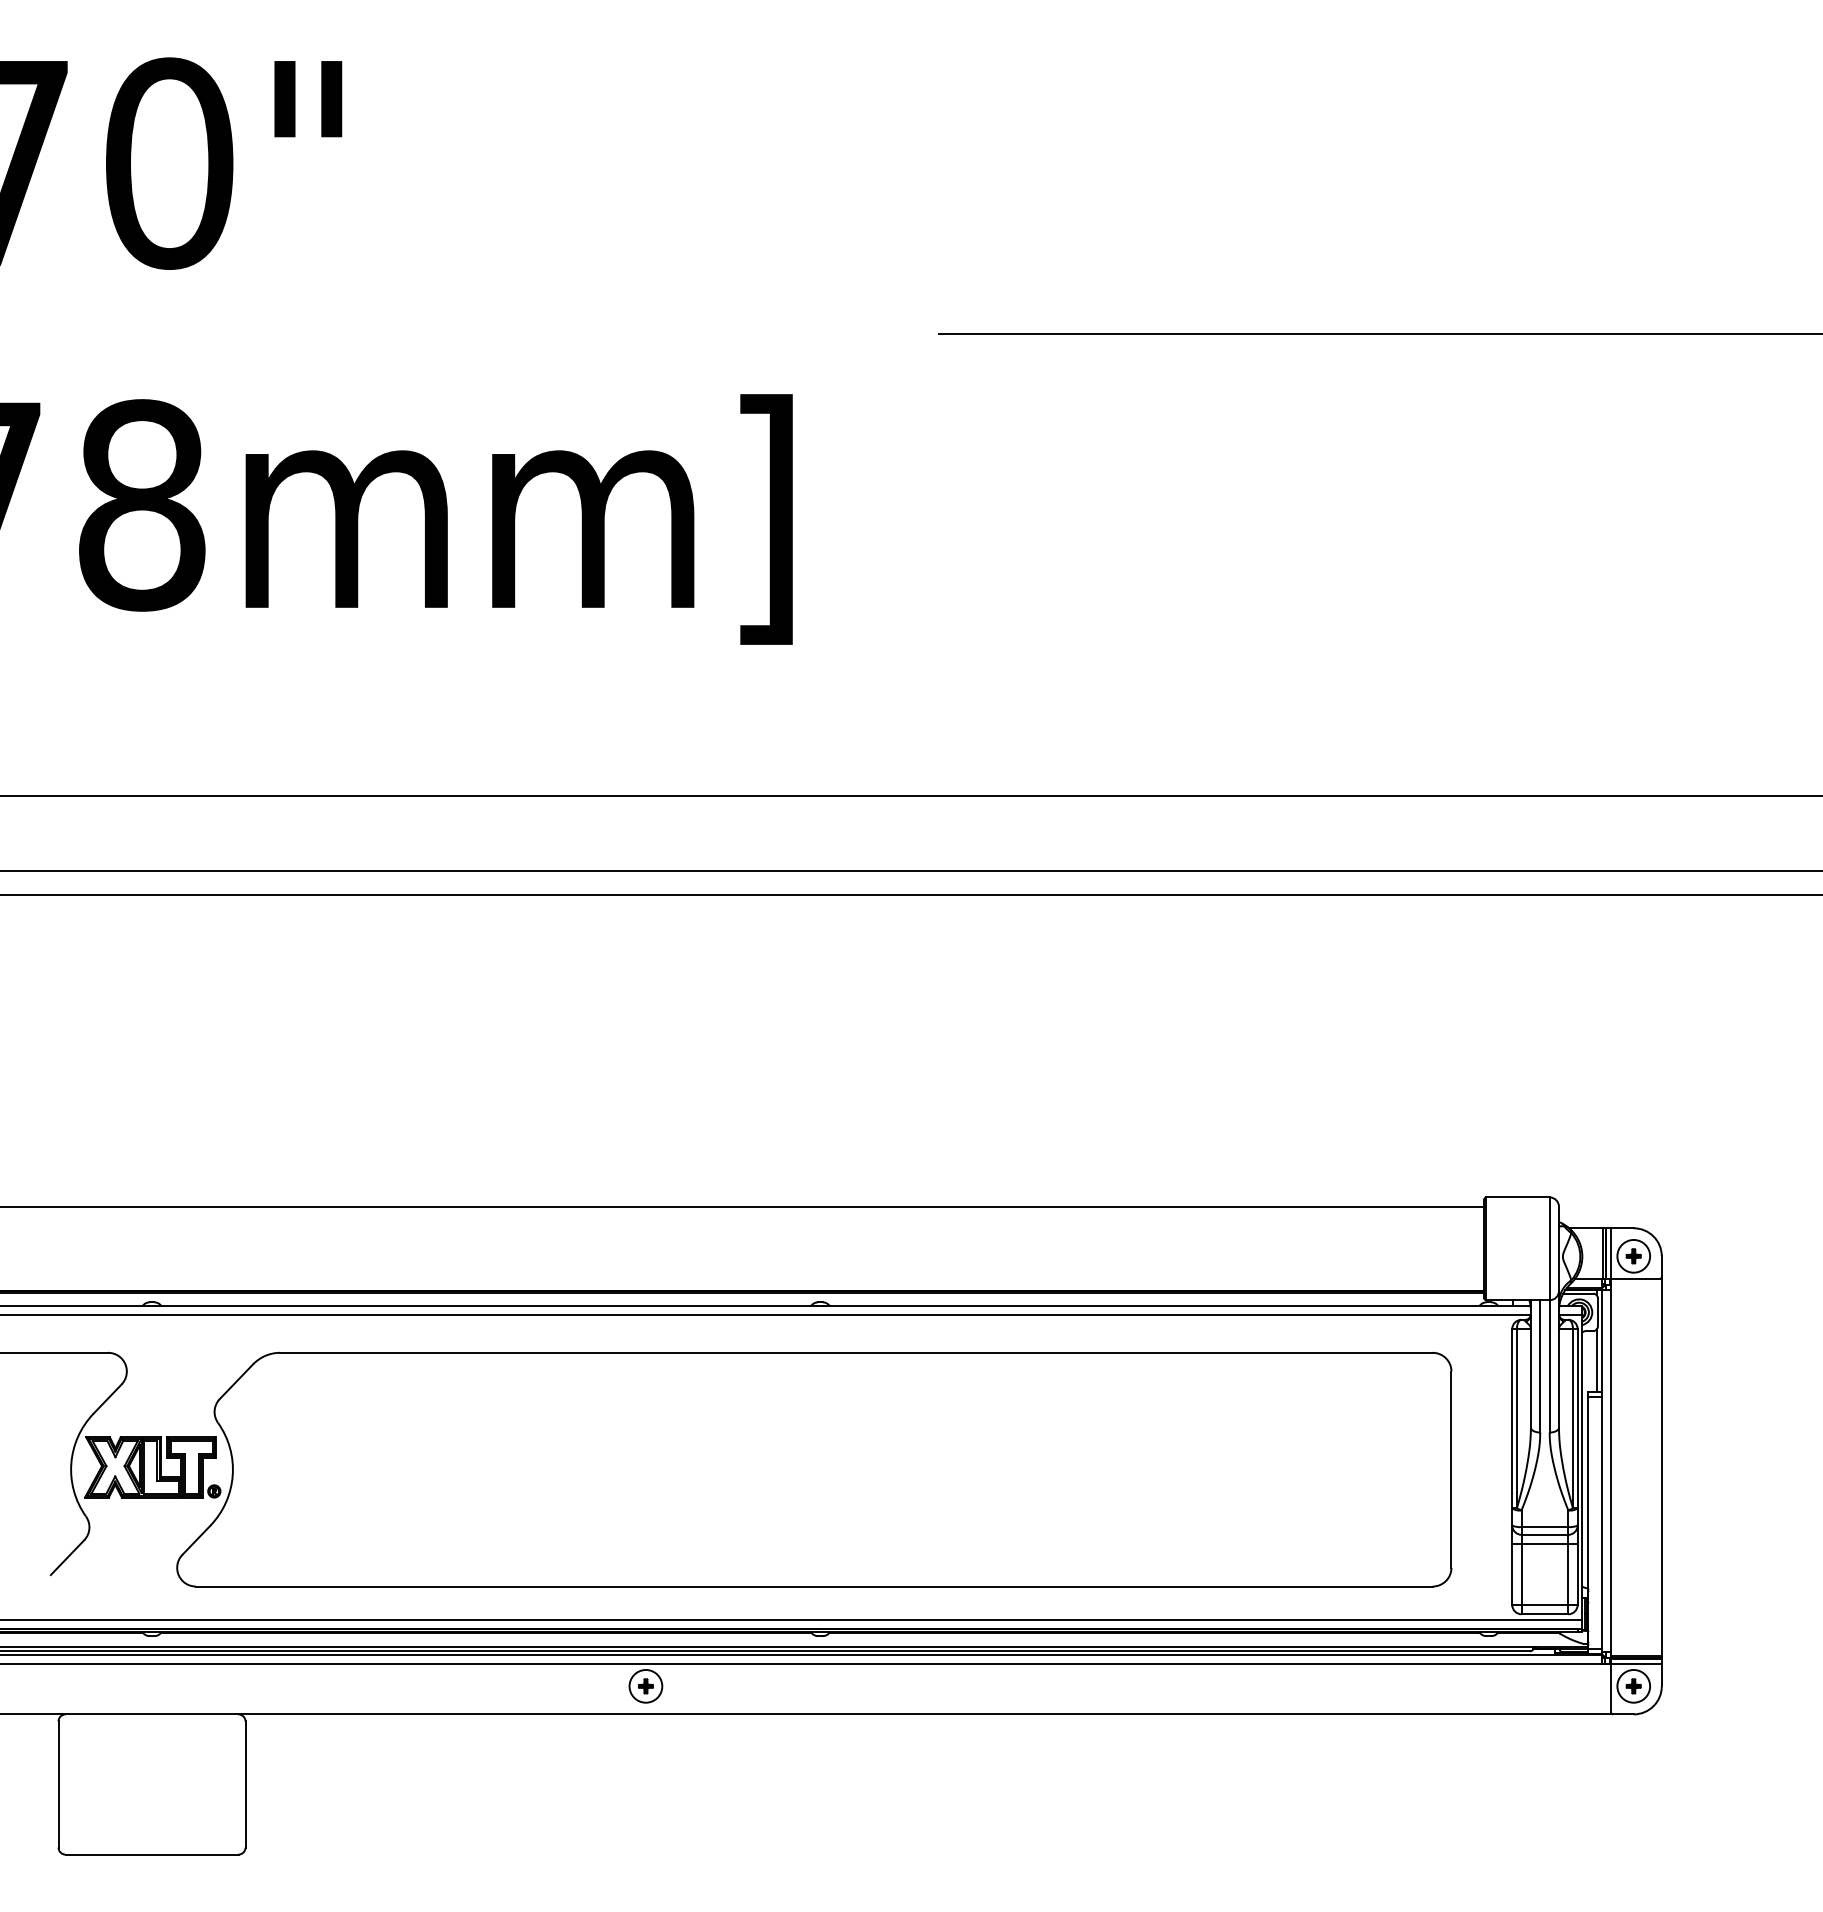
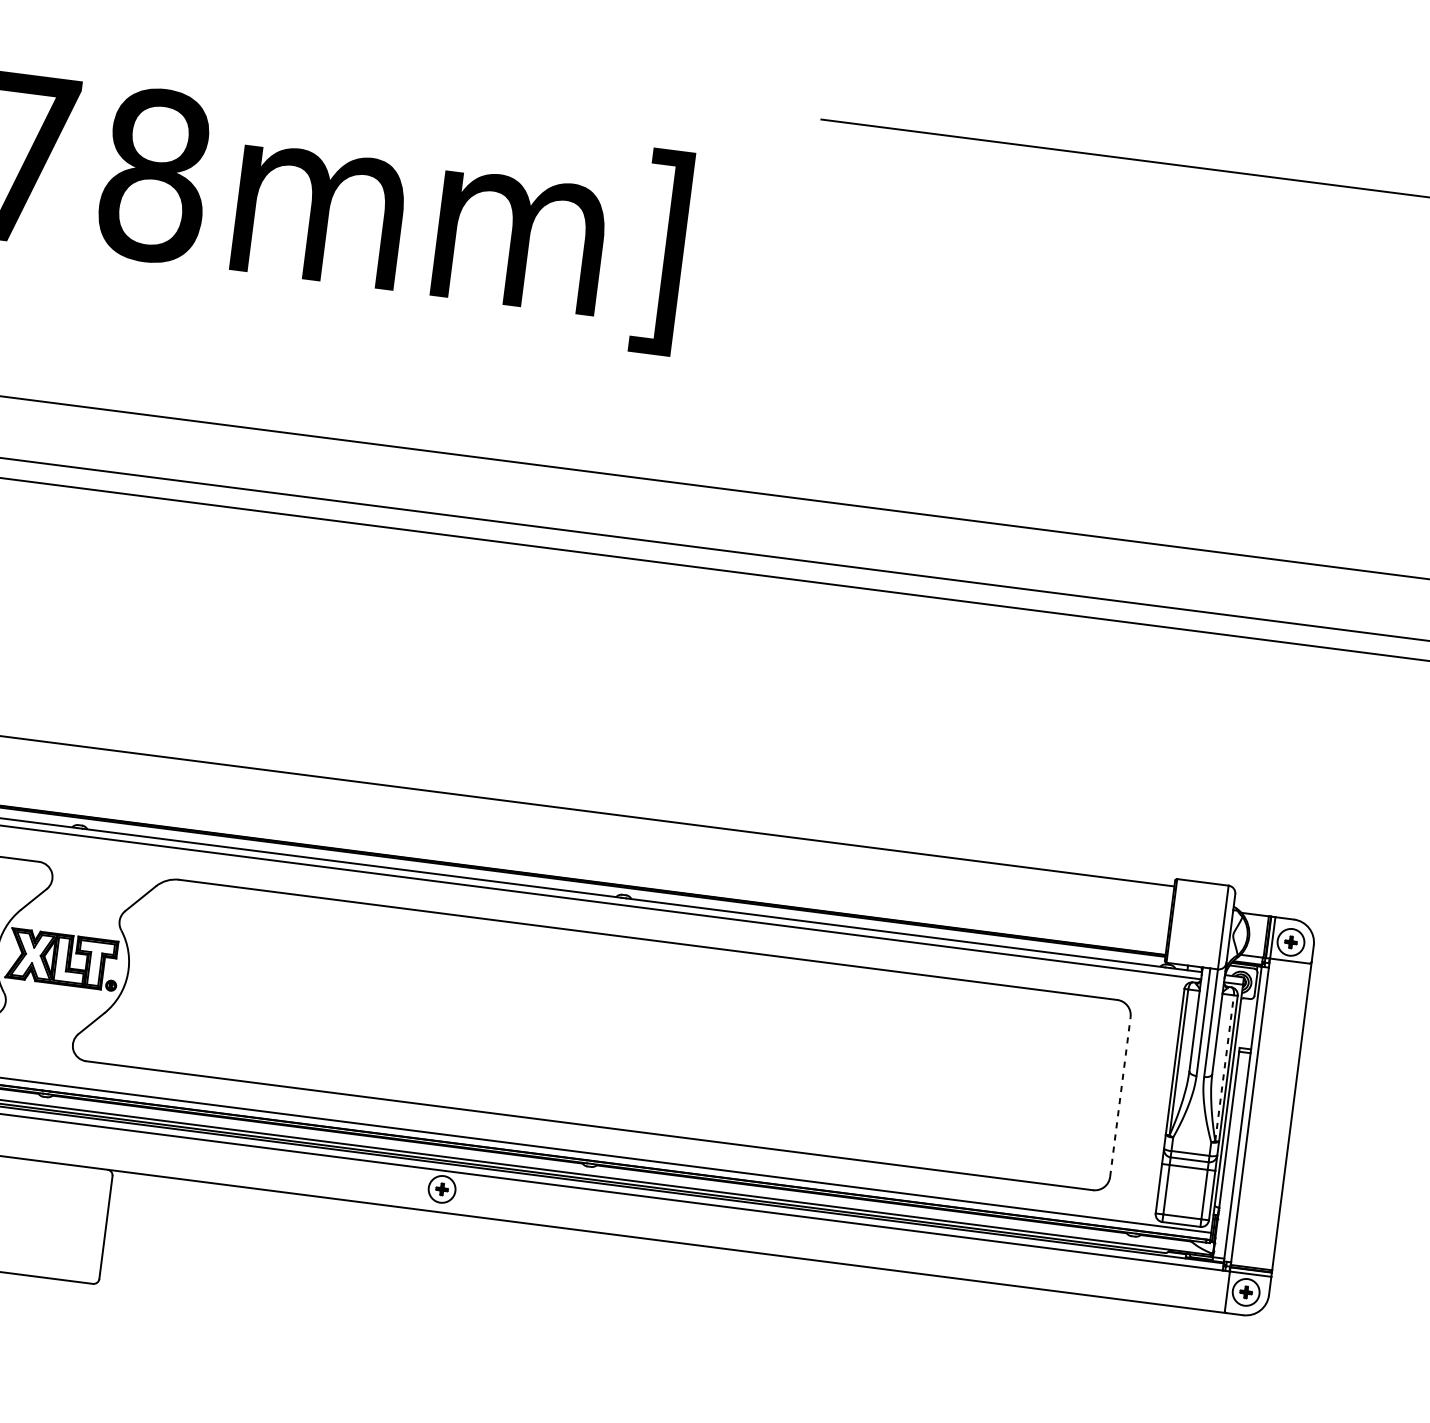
line: (1596, 1360) -> (1249, 1023), removed
line: (1573, 1418) -> (1225, 1068), solid -> dashed
line: (1451, 1469) -> (1120, 1096), solid -> dashed

